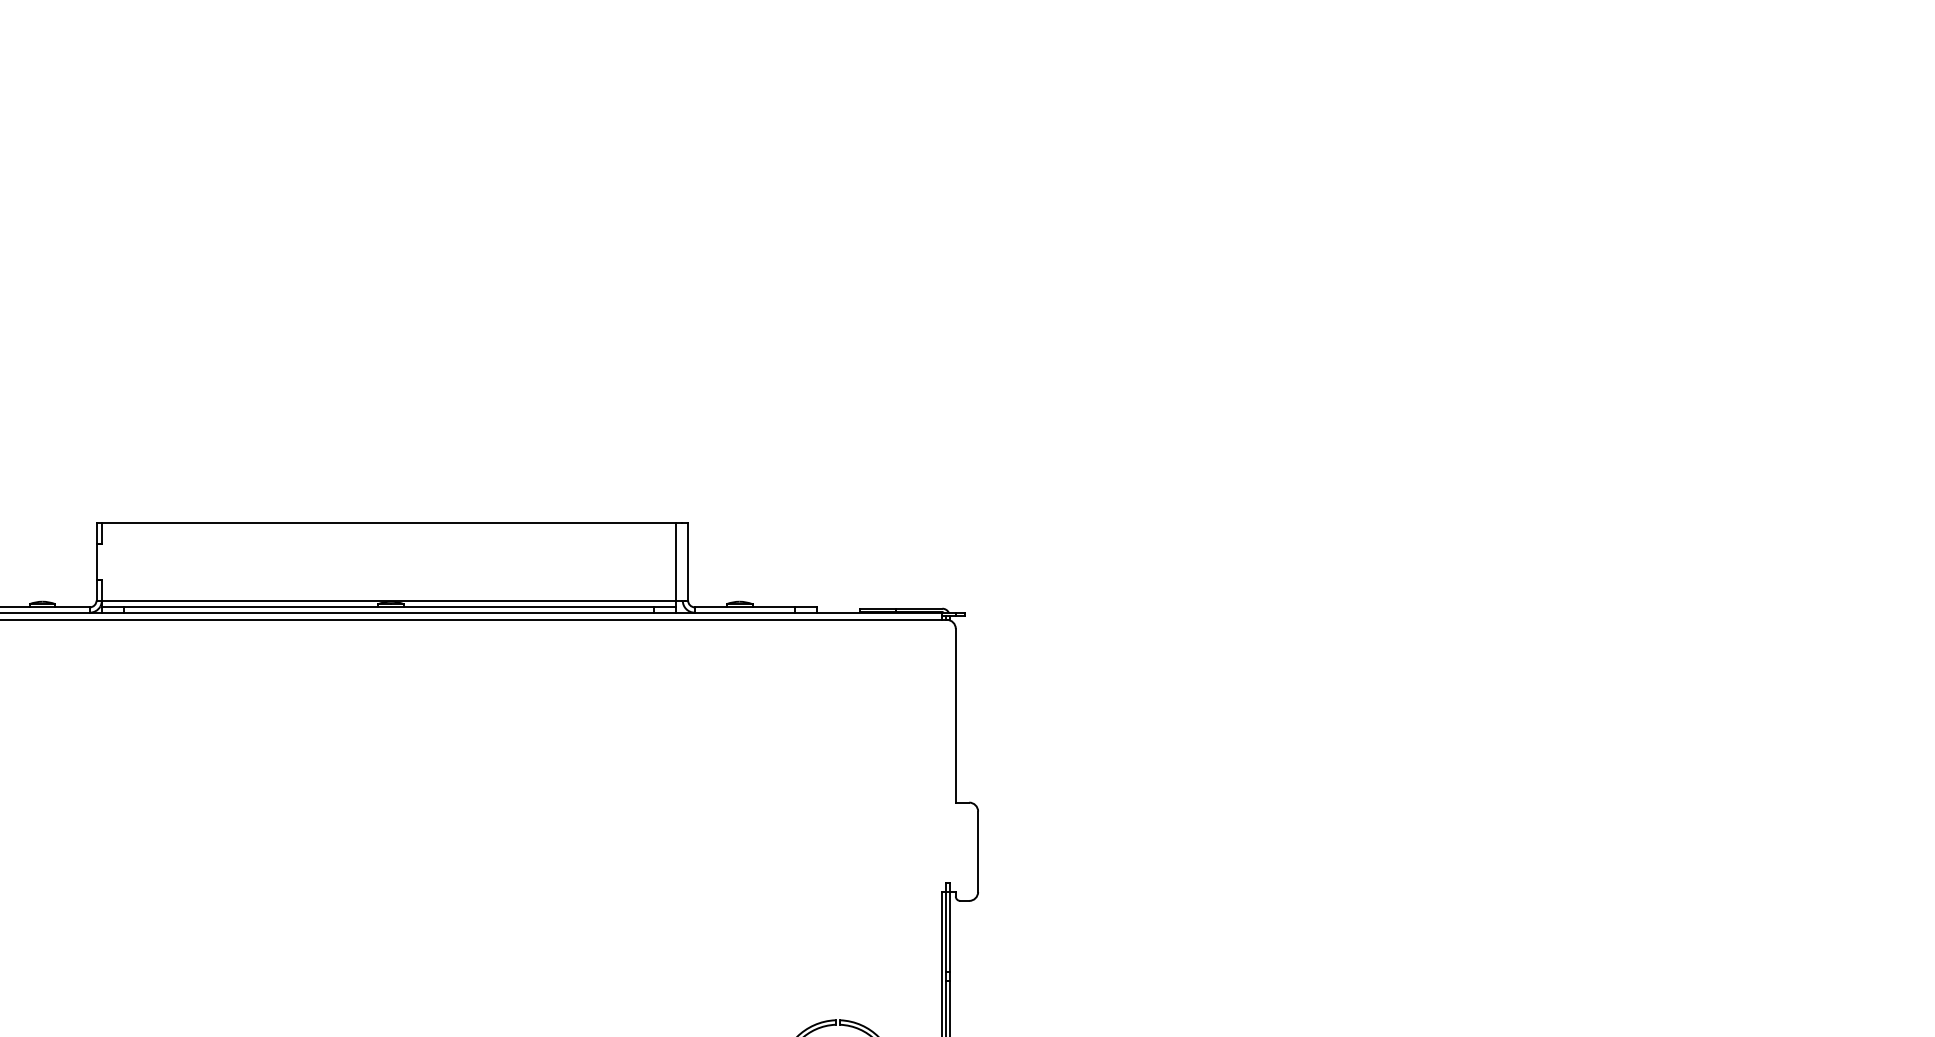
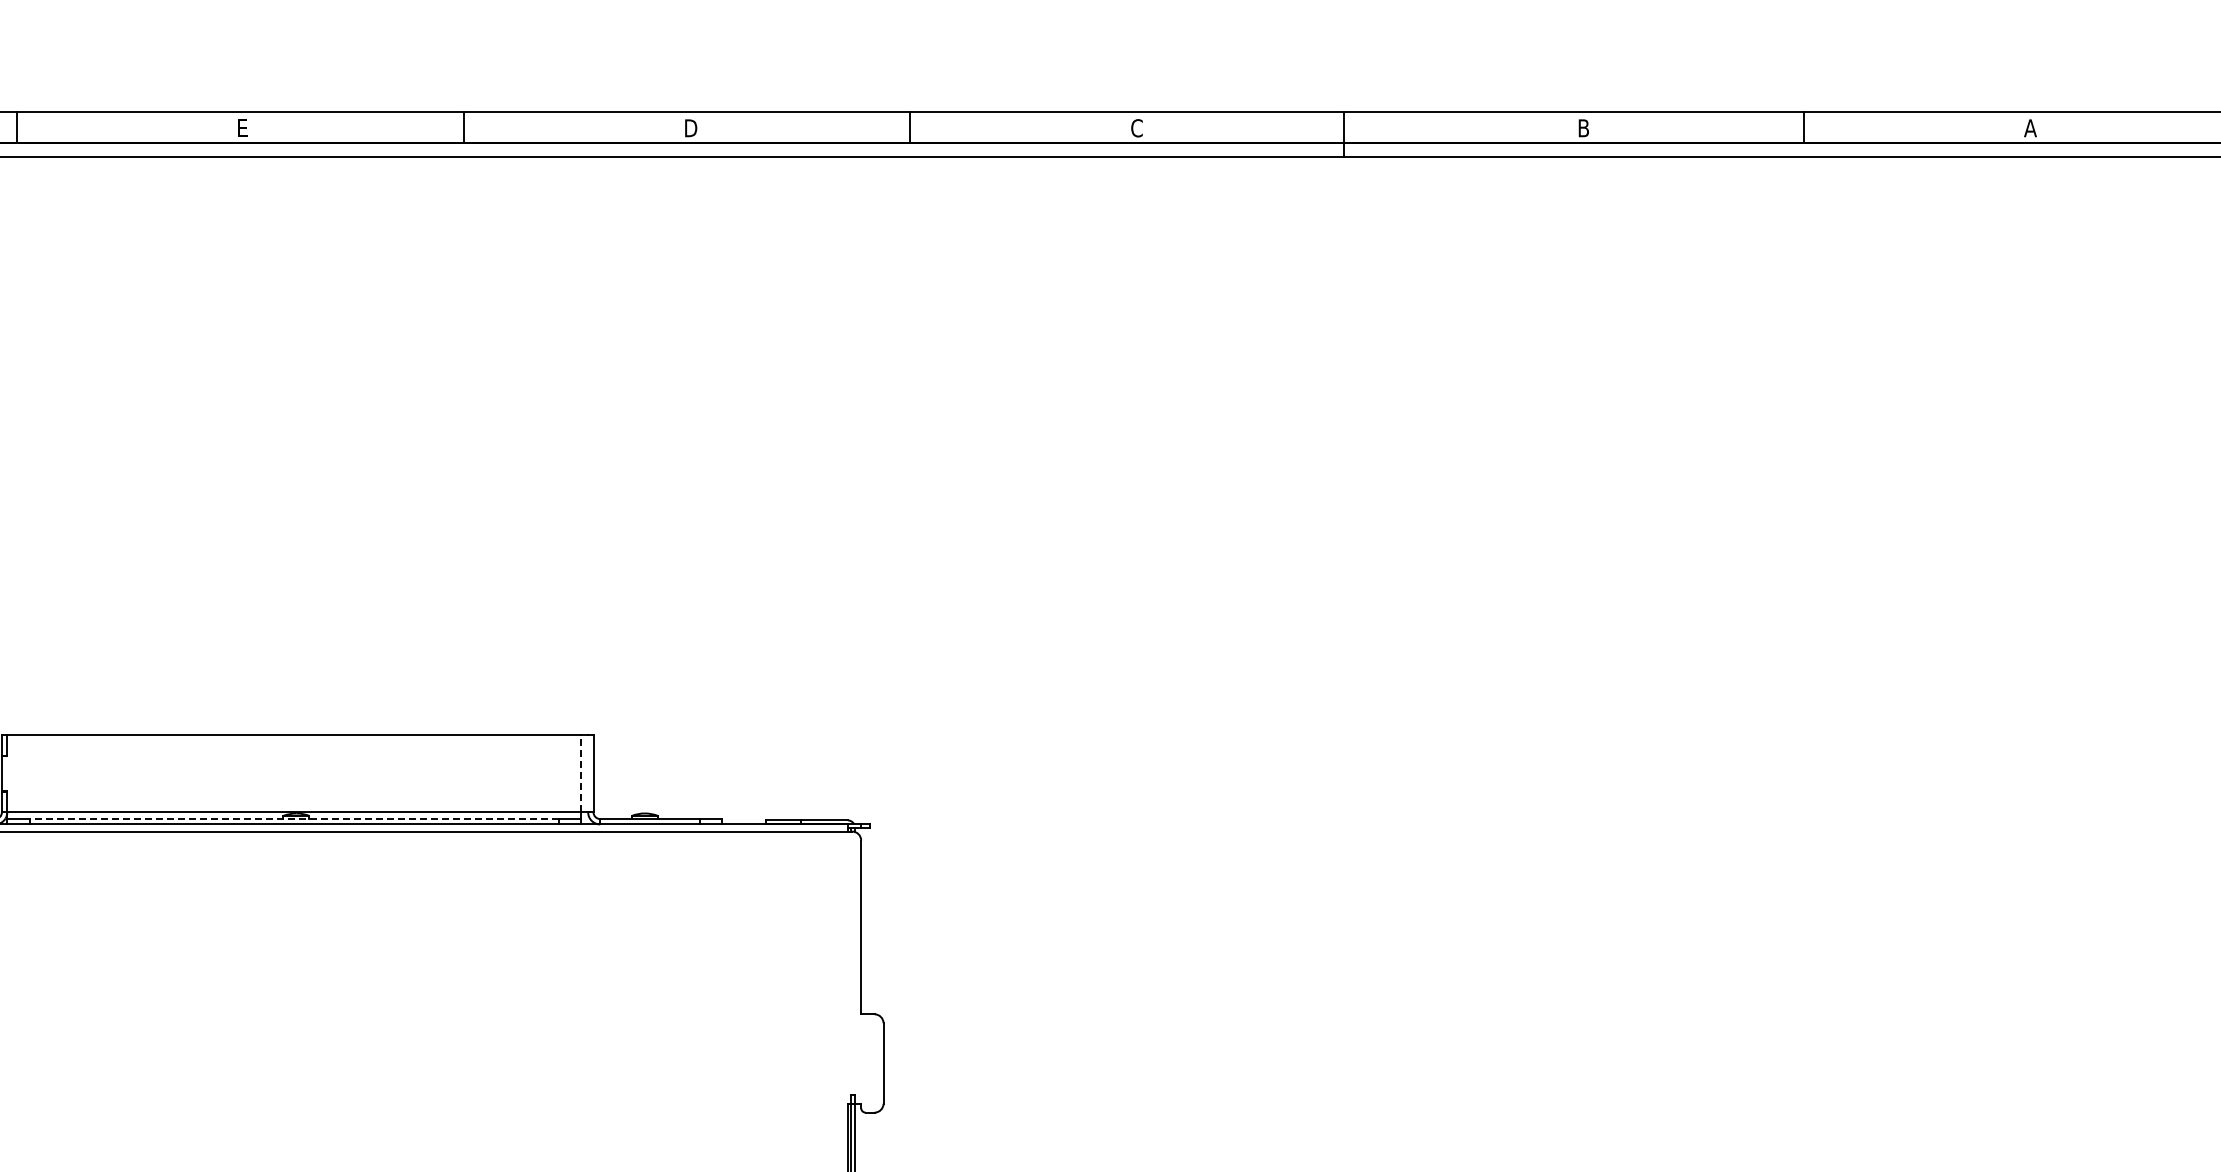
line: (676, 561) -> (581, 773), solid -> dashed
line: (389, 607) -> (294, 819), solid -> dashed

